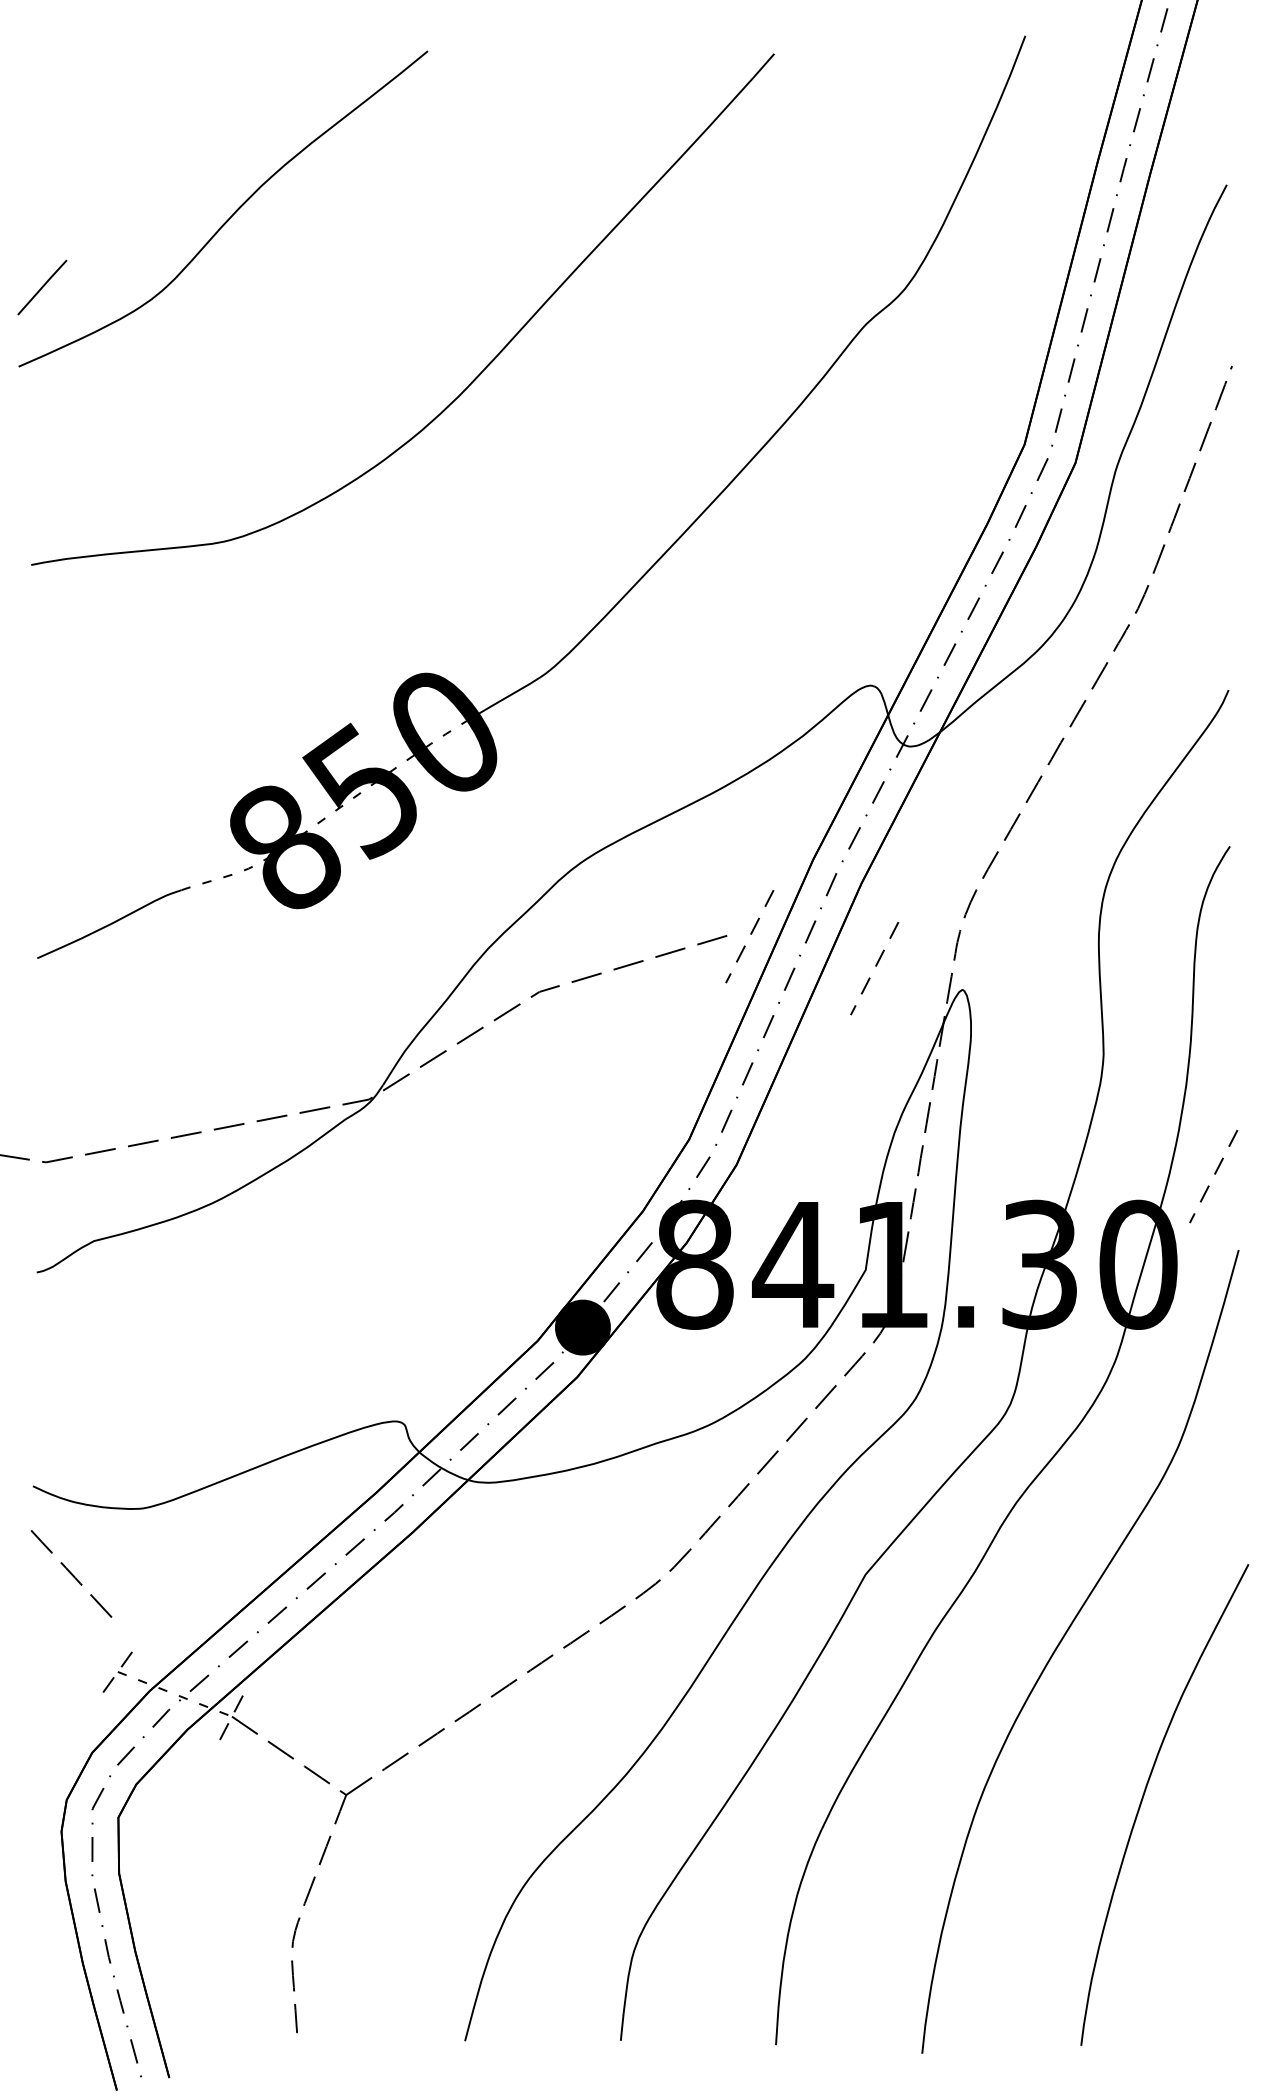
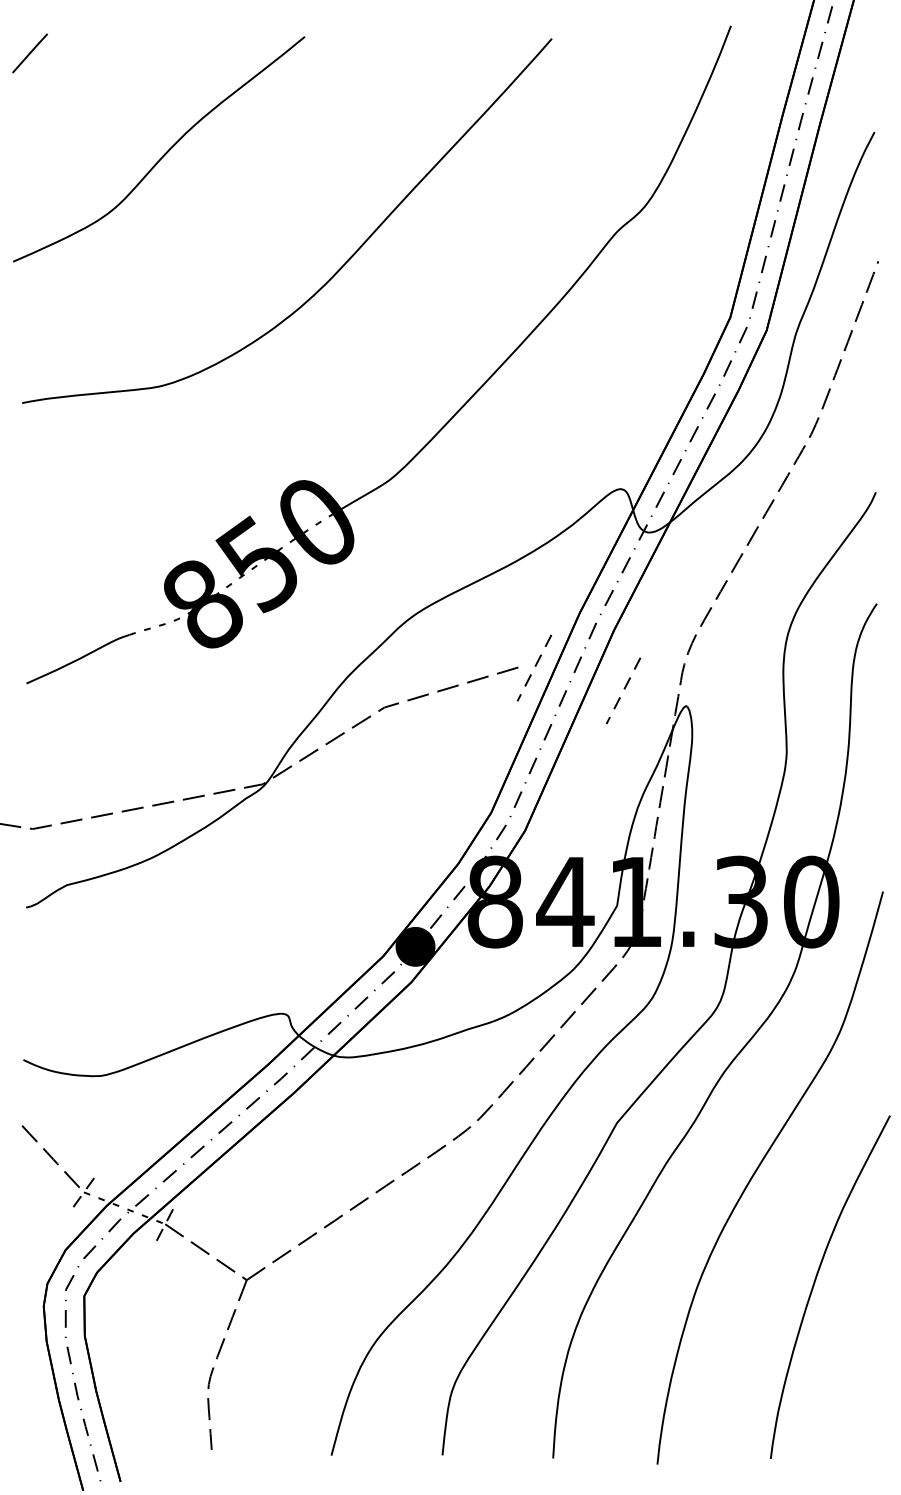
line: (42, 287) -> (30, 53), moved
line: (1214, 1174) -> (865, 837), removed
curve: (71, 1573) -> (50, 1156), moved

